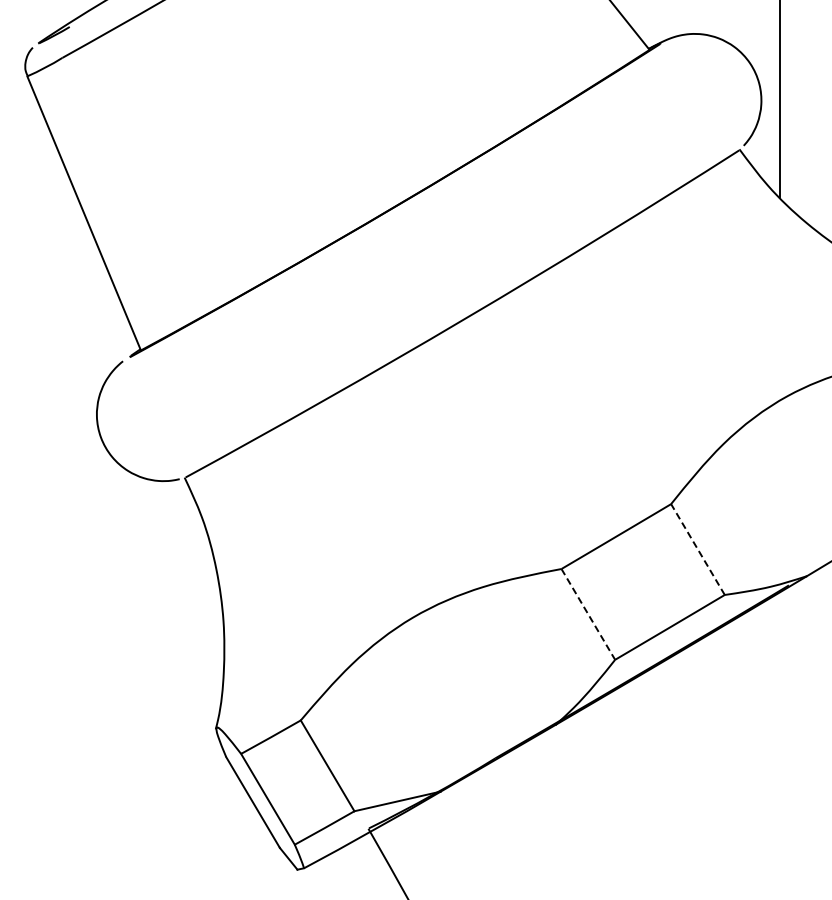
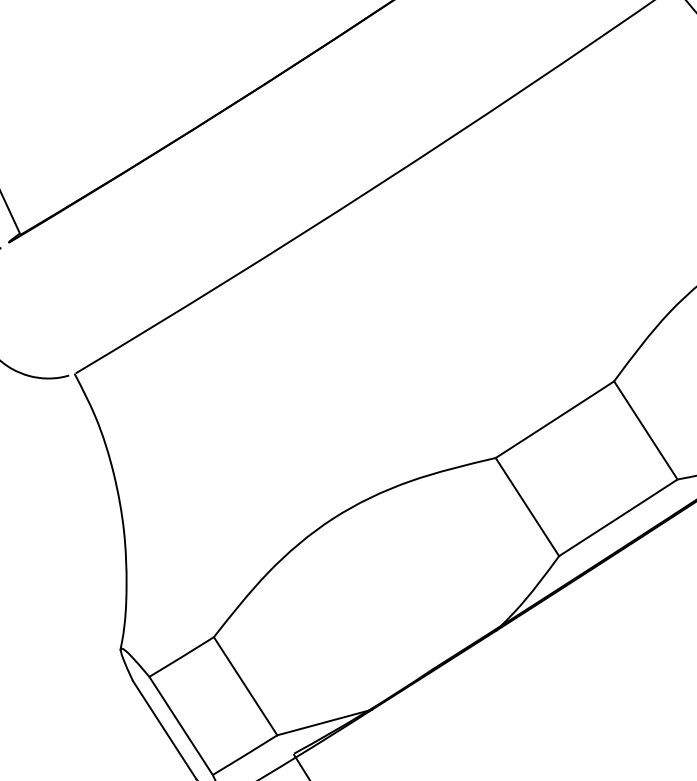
line: (697, 549) -> (645, 430), dashed -> solid
line: (588, 614) -> (527, 507), dashed -> solid

